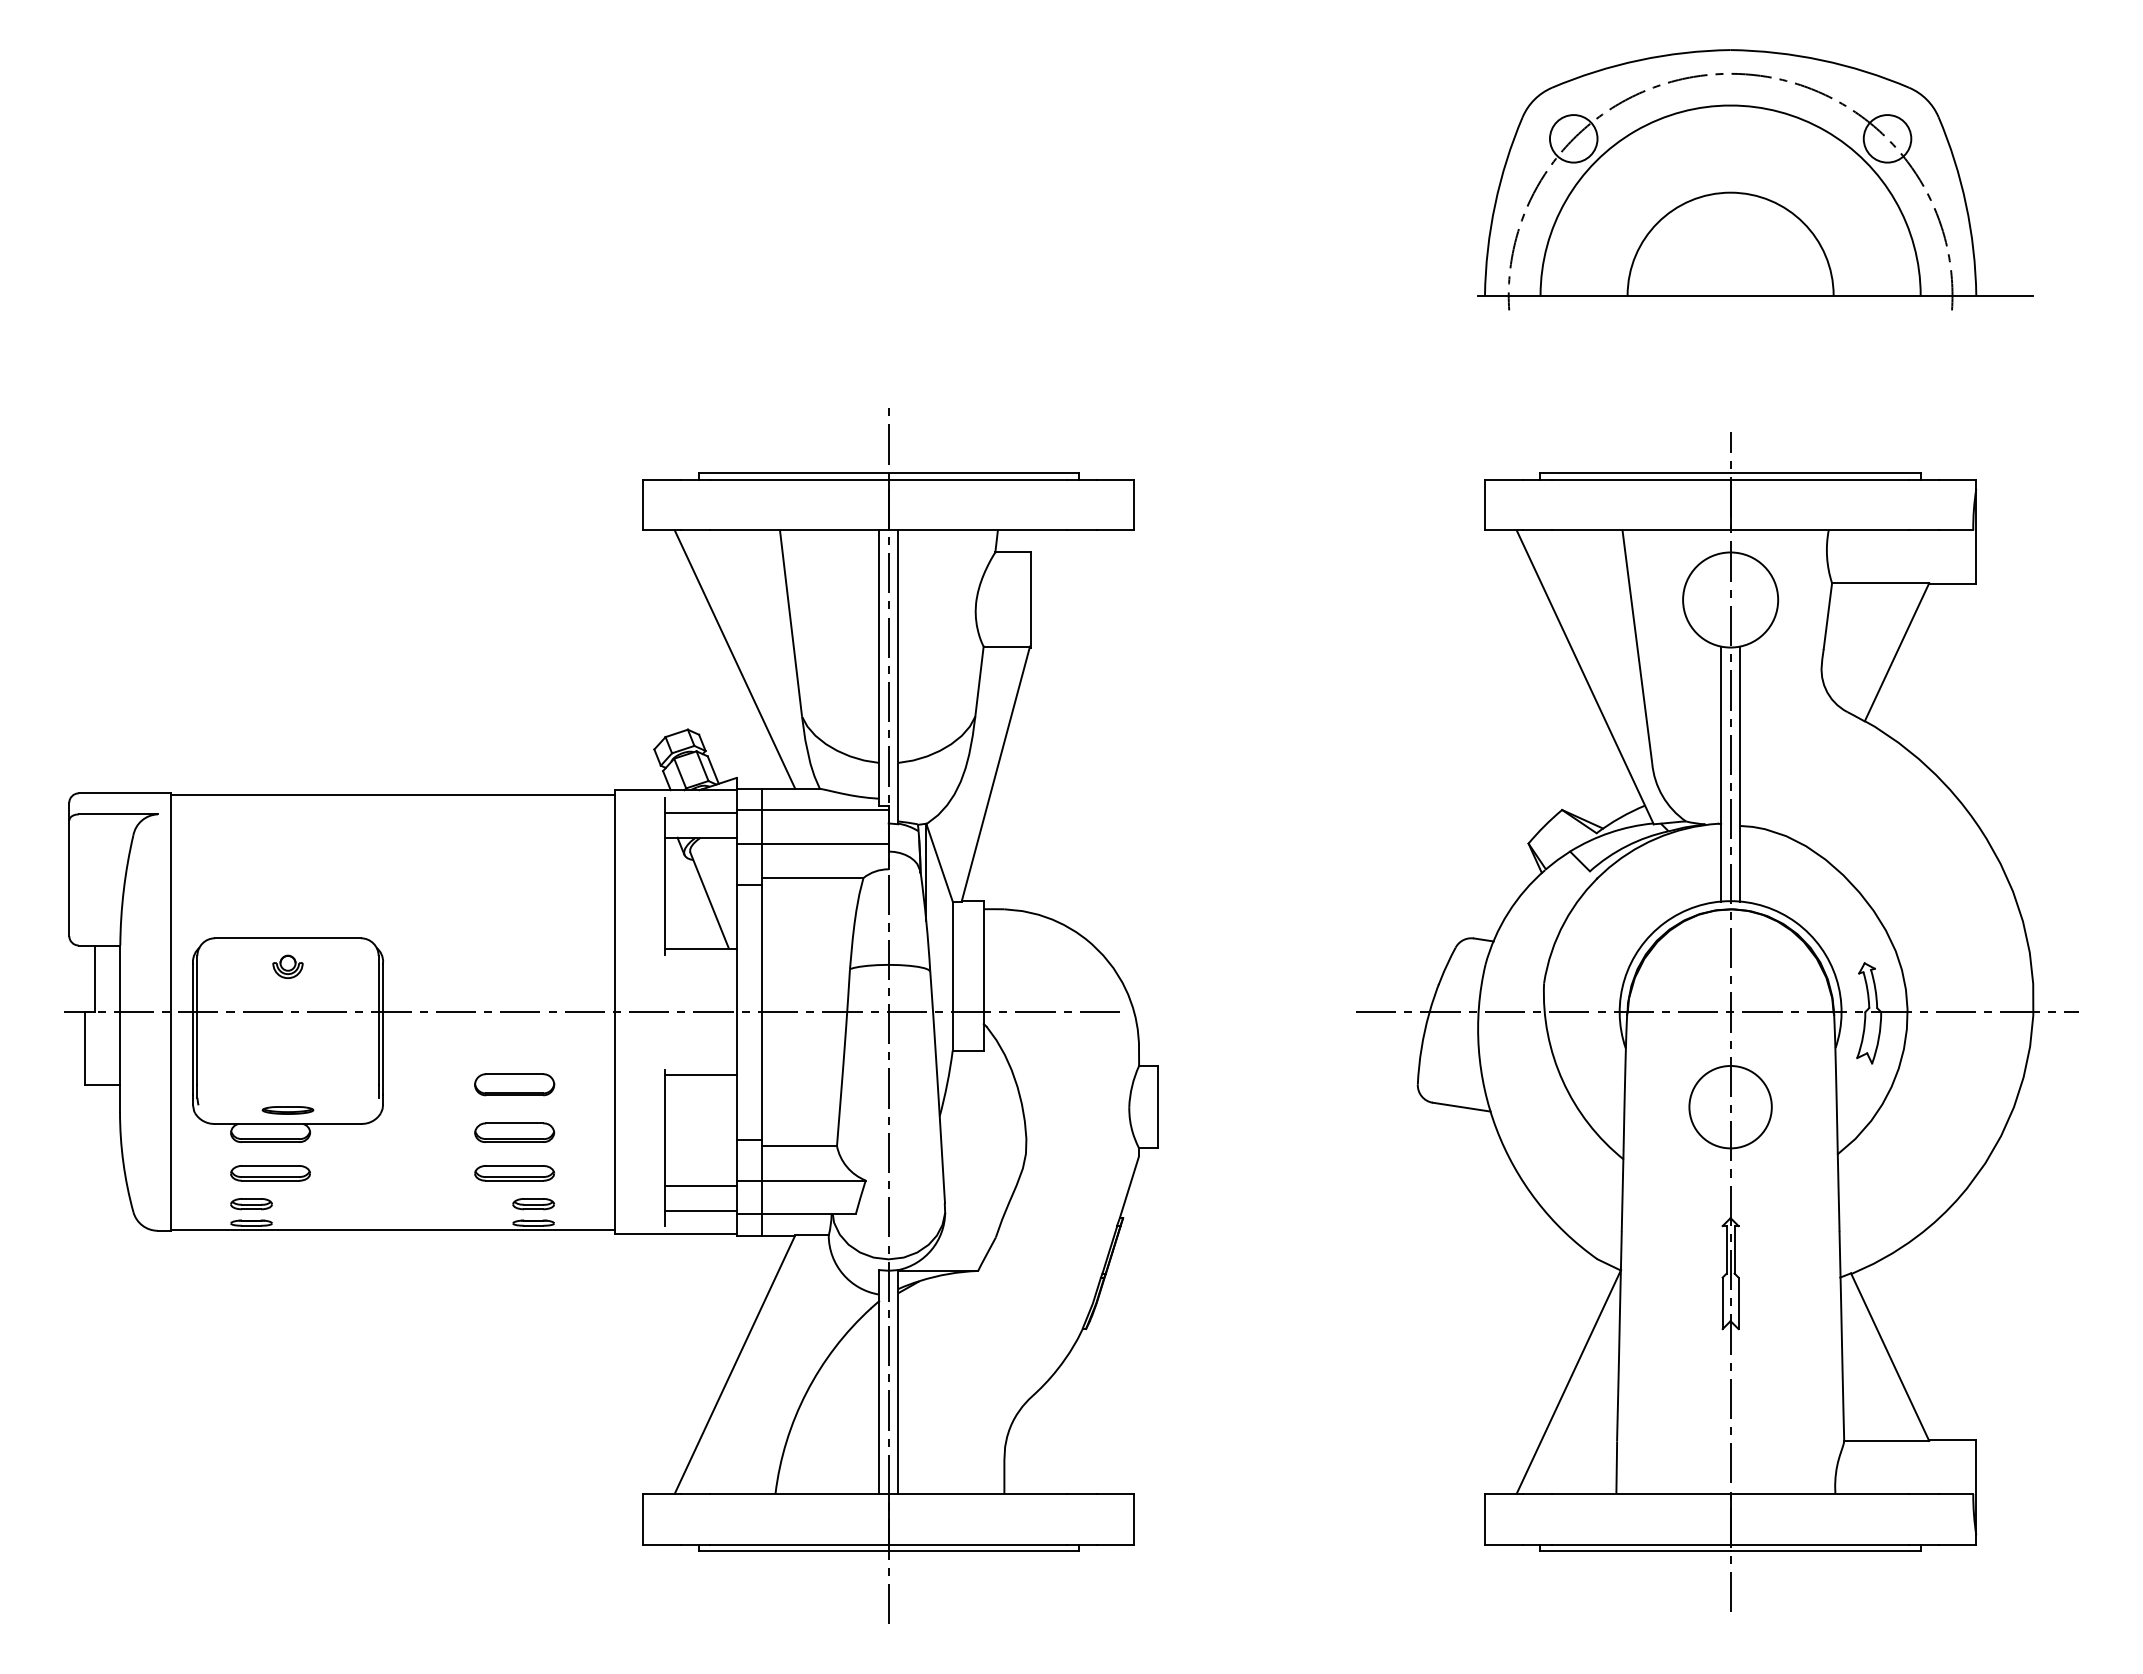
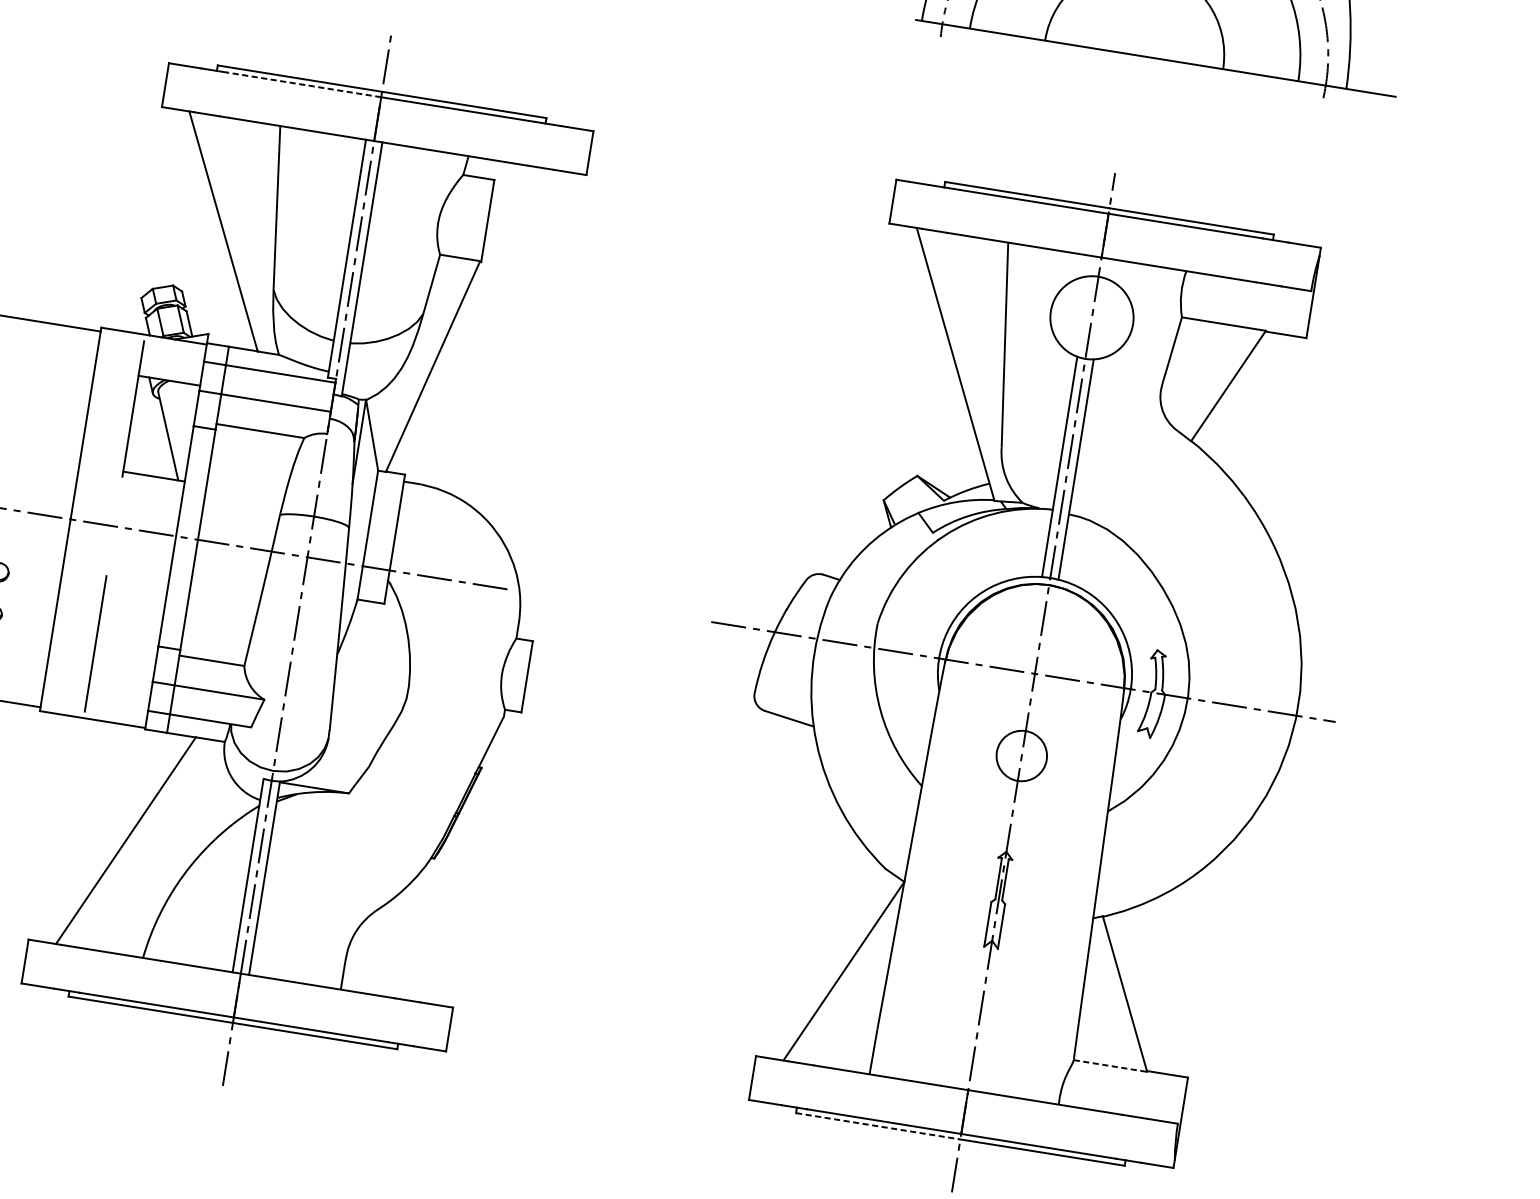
line: (798, 479) -> (303, 84), solid -> dashed
line: (700, 813) -> (172, 359), removed
line: (700, 1075) -> (136, 586), removed
circle: (1730, 1106) -> (1021, 755), size x0.7
line: (700, 1186) -> (120, 681), removed
line: (700, 1210) -> (117, 702), removed
line: (1886, 1440) -> (1110, 1065), solid -> dashed
line: (1636, 1550) -> (879, 1126), solid -> dashed

